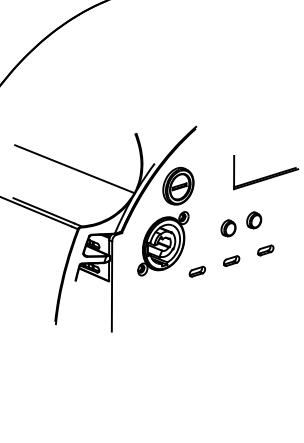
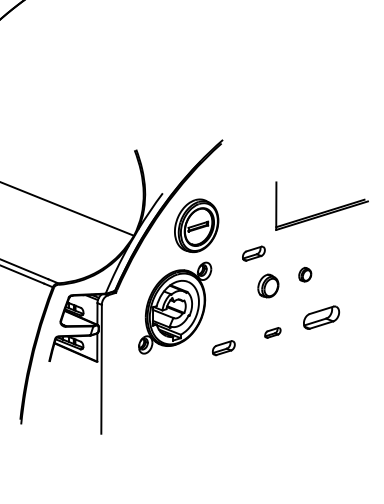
part: (217, 205) -> (252, 253), added
part: (254, 220) -> (305, 274), size x0.6
part: (265, 250) -> (321, 317), size x1.6
part: (231, 260) -> (272, 332), size x0.7

